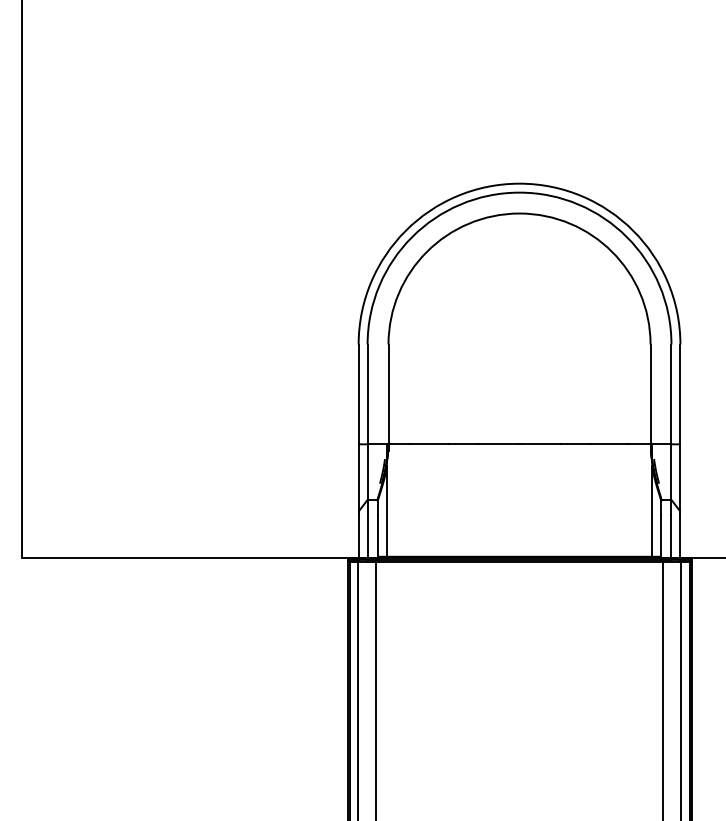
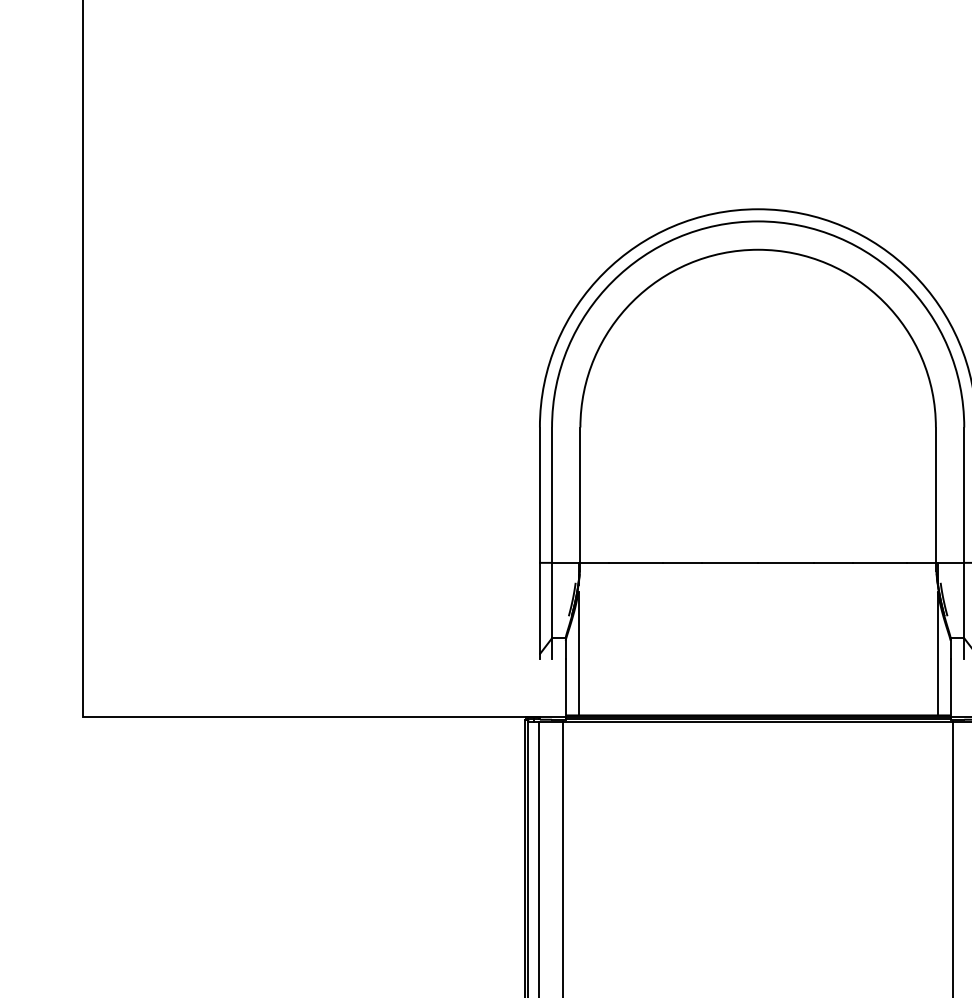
line: (358, 536) -> (539, 687), removed
line: (367, 536) -> (551, 687), removed
line: (671, 536) -> (964, 687), removed

